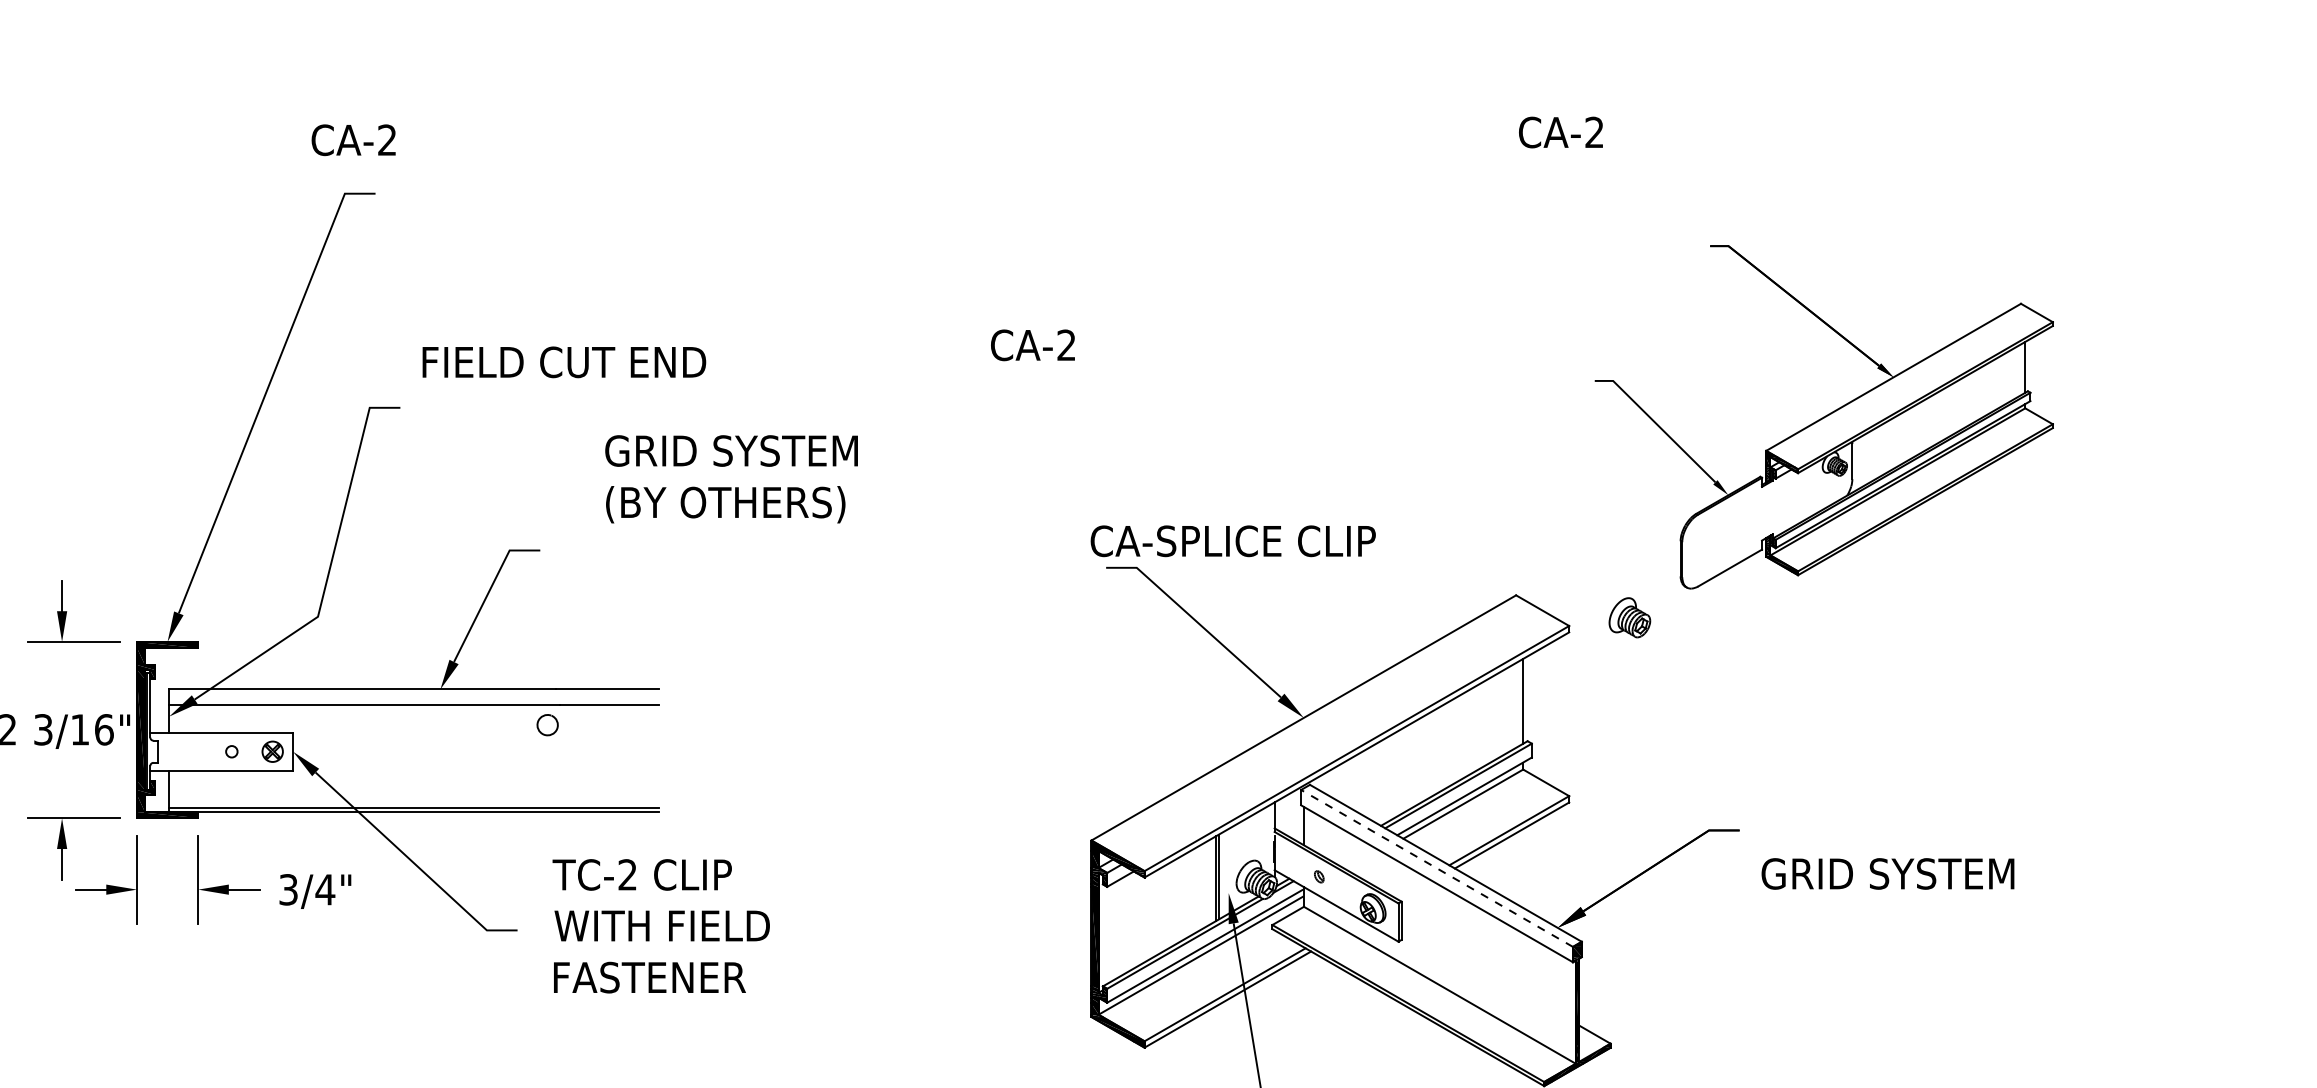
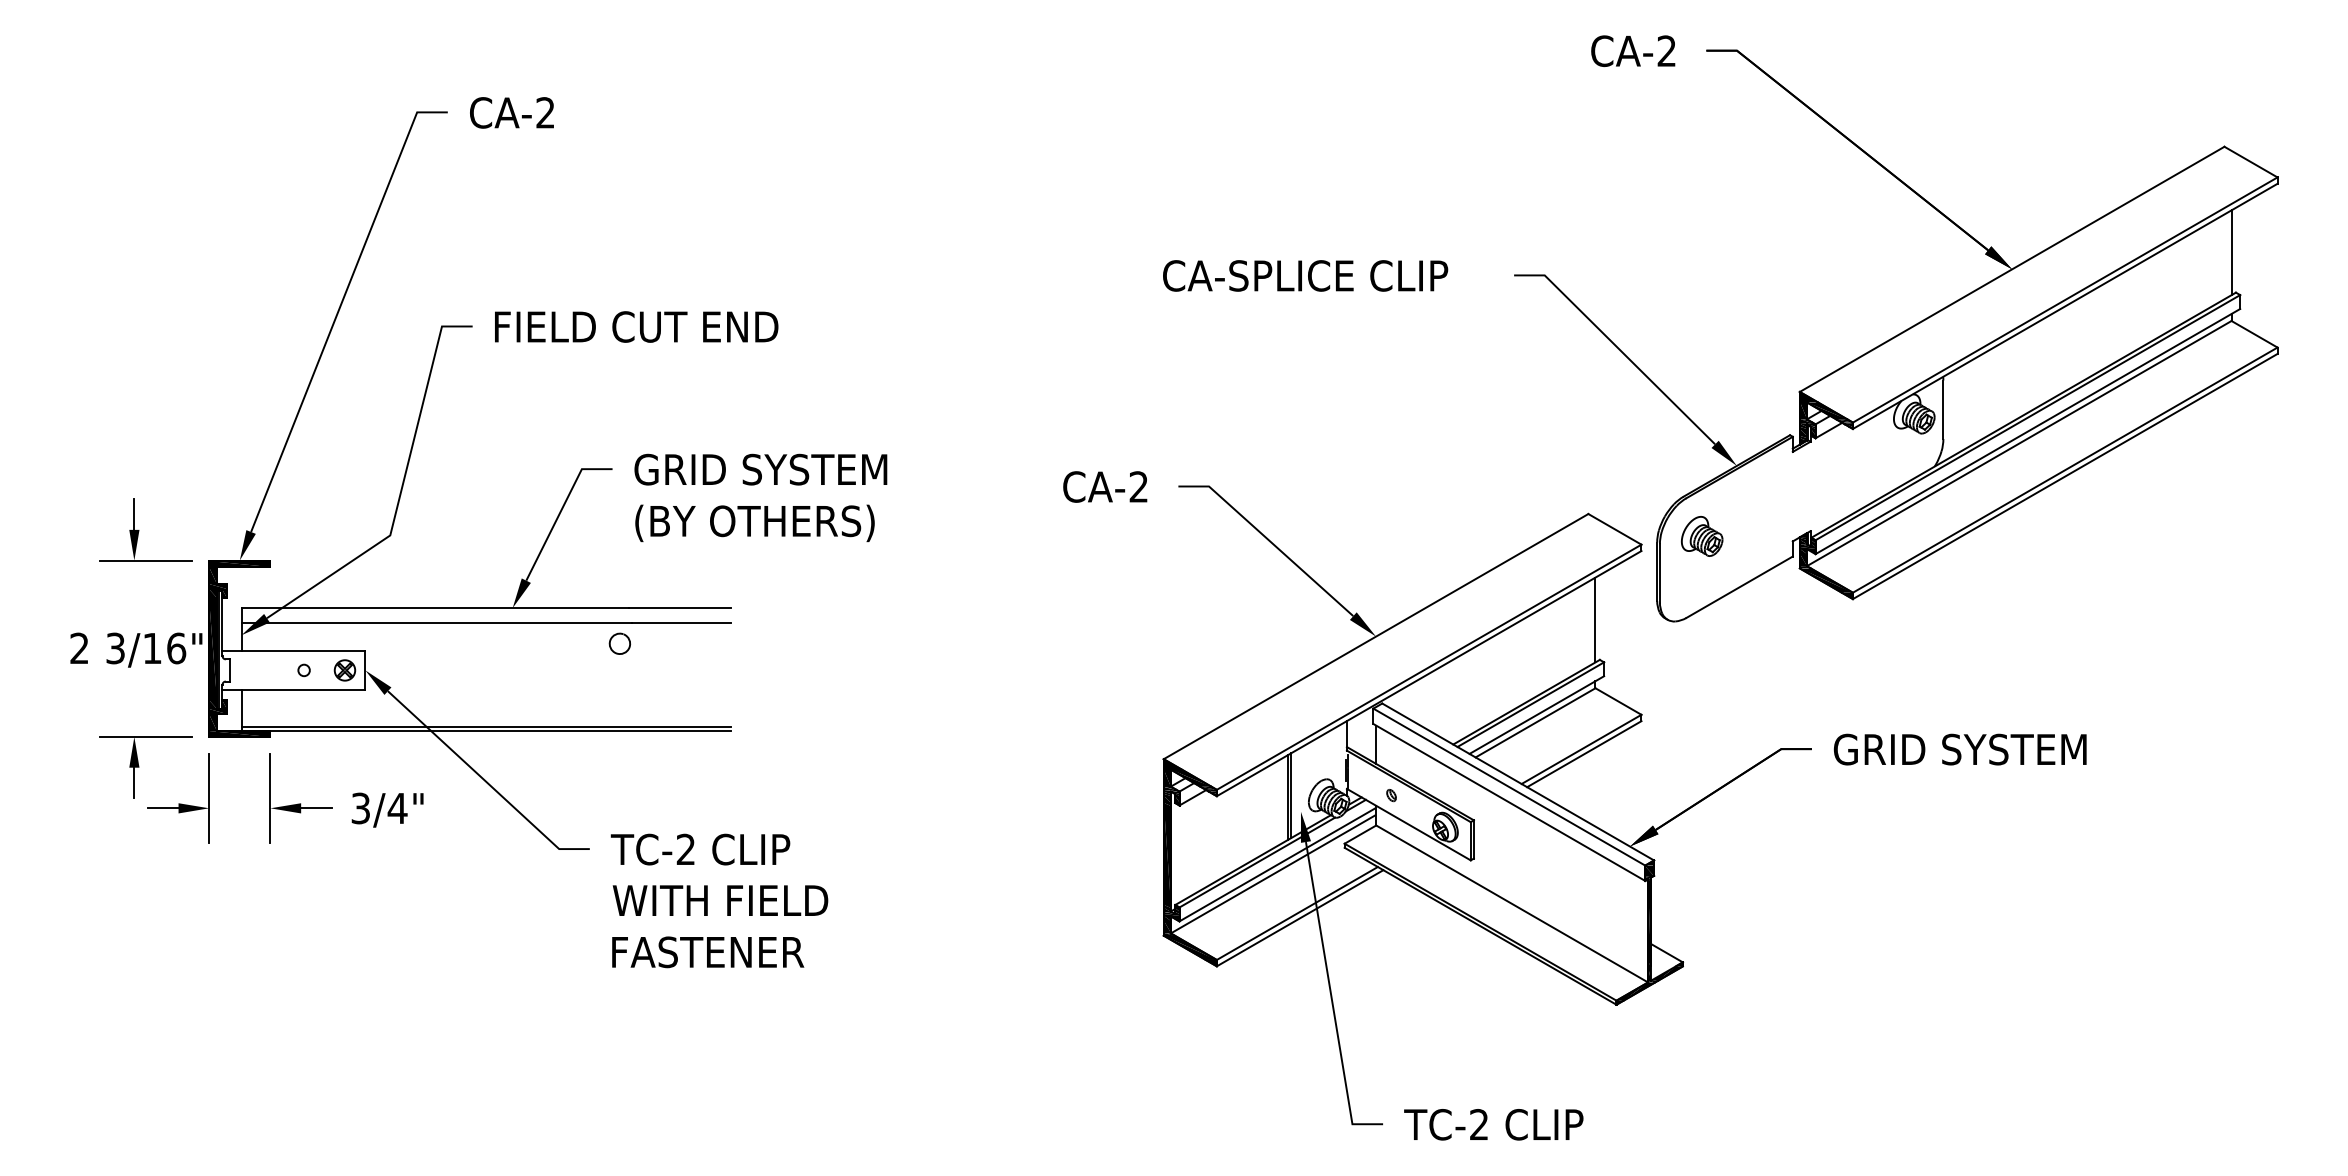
text: (353, 139) -> (511, 112), moved
text: (1033, 344) -> (1105, 486), moved
text: (564, 361) -> (636, 326), moved
part: (1824, 416) -> (1896, 335), size x1.67
text: (731, 478) -> (760, 497), moved
text: (1233, 540) -> (1305, 275), moved
line: (1437, 868) -> (1509, 787), dashed -> solid
text: (1887, 873) -> (1959, 749), moved
text: (661, 925) -> (719, 900), moved

